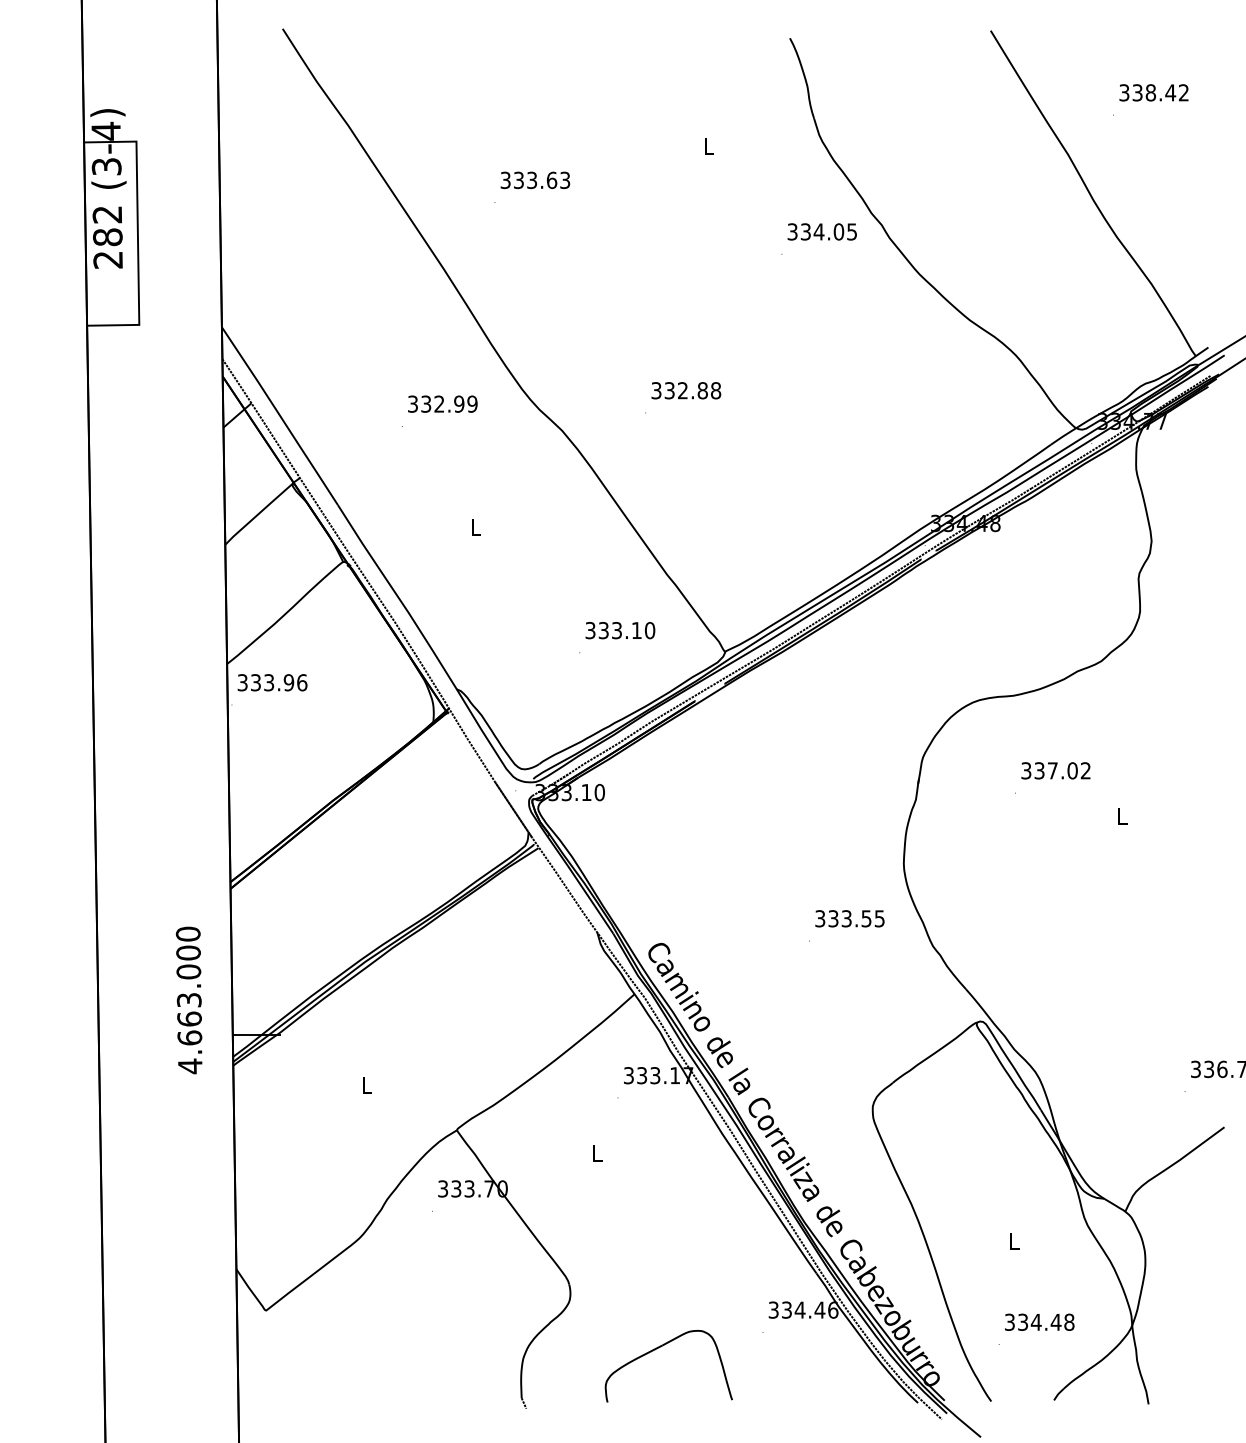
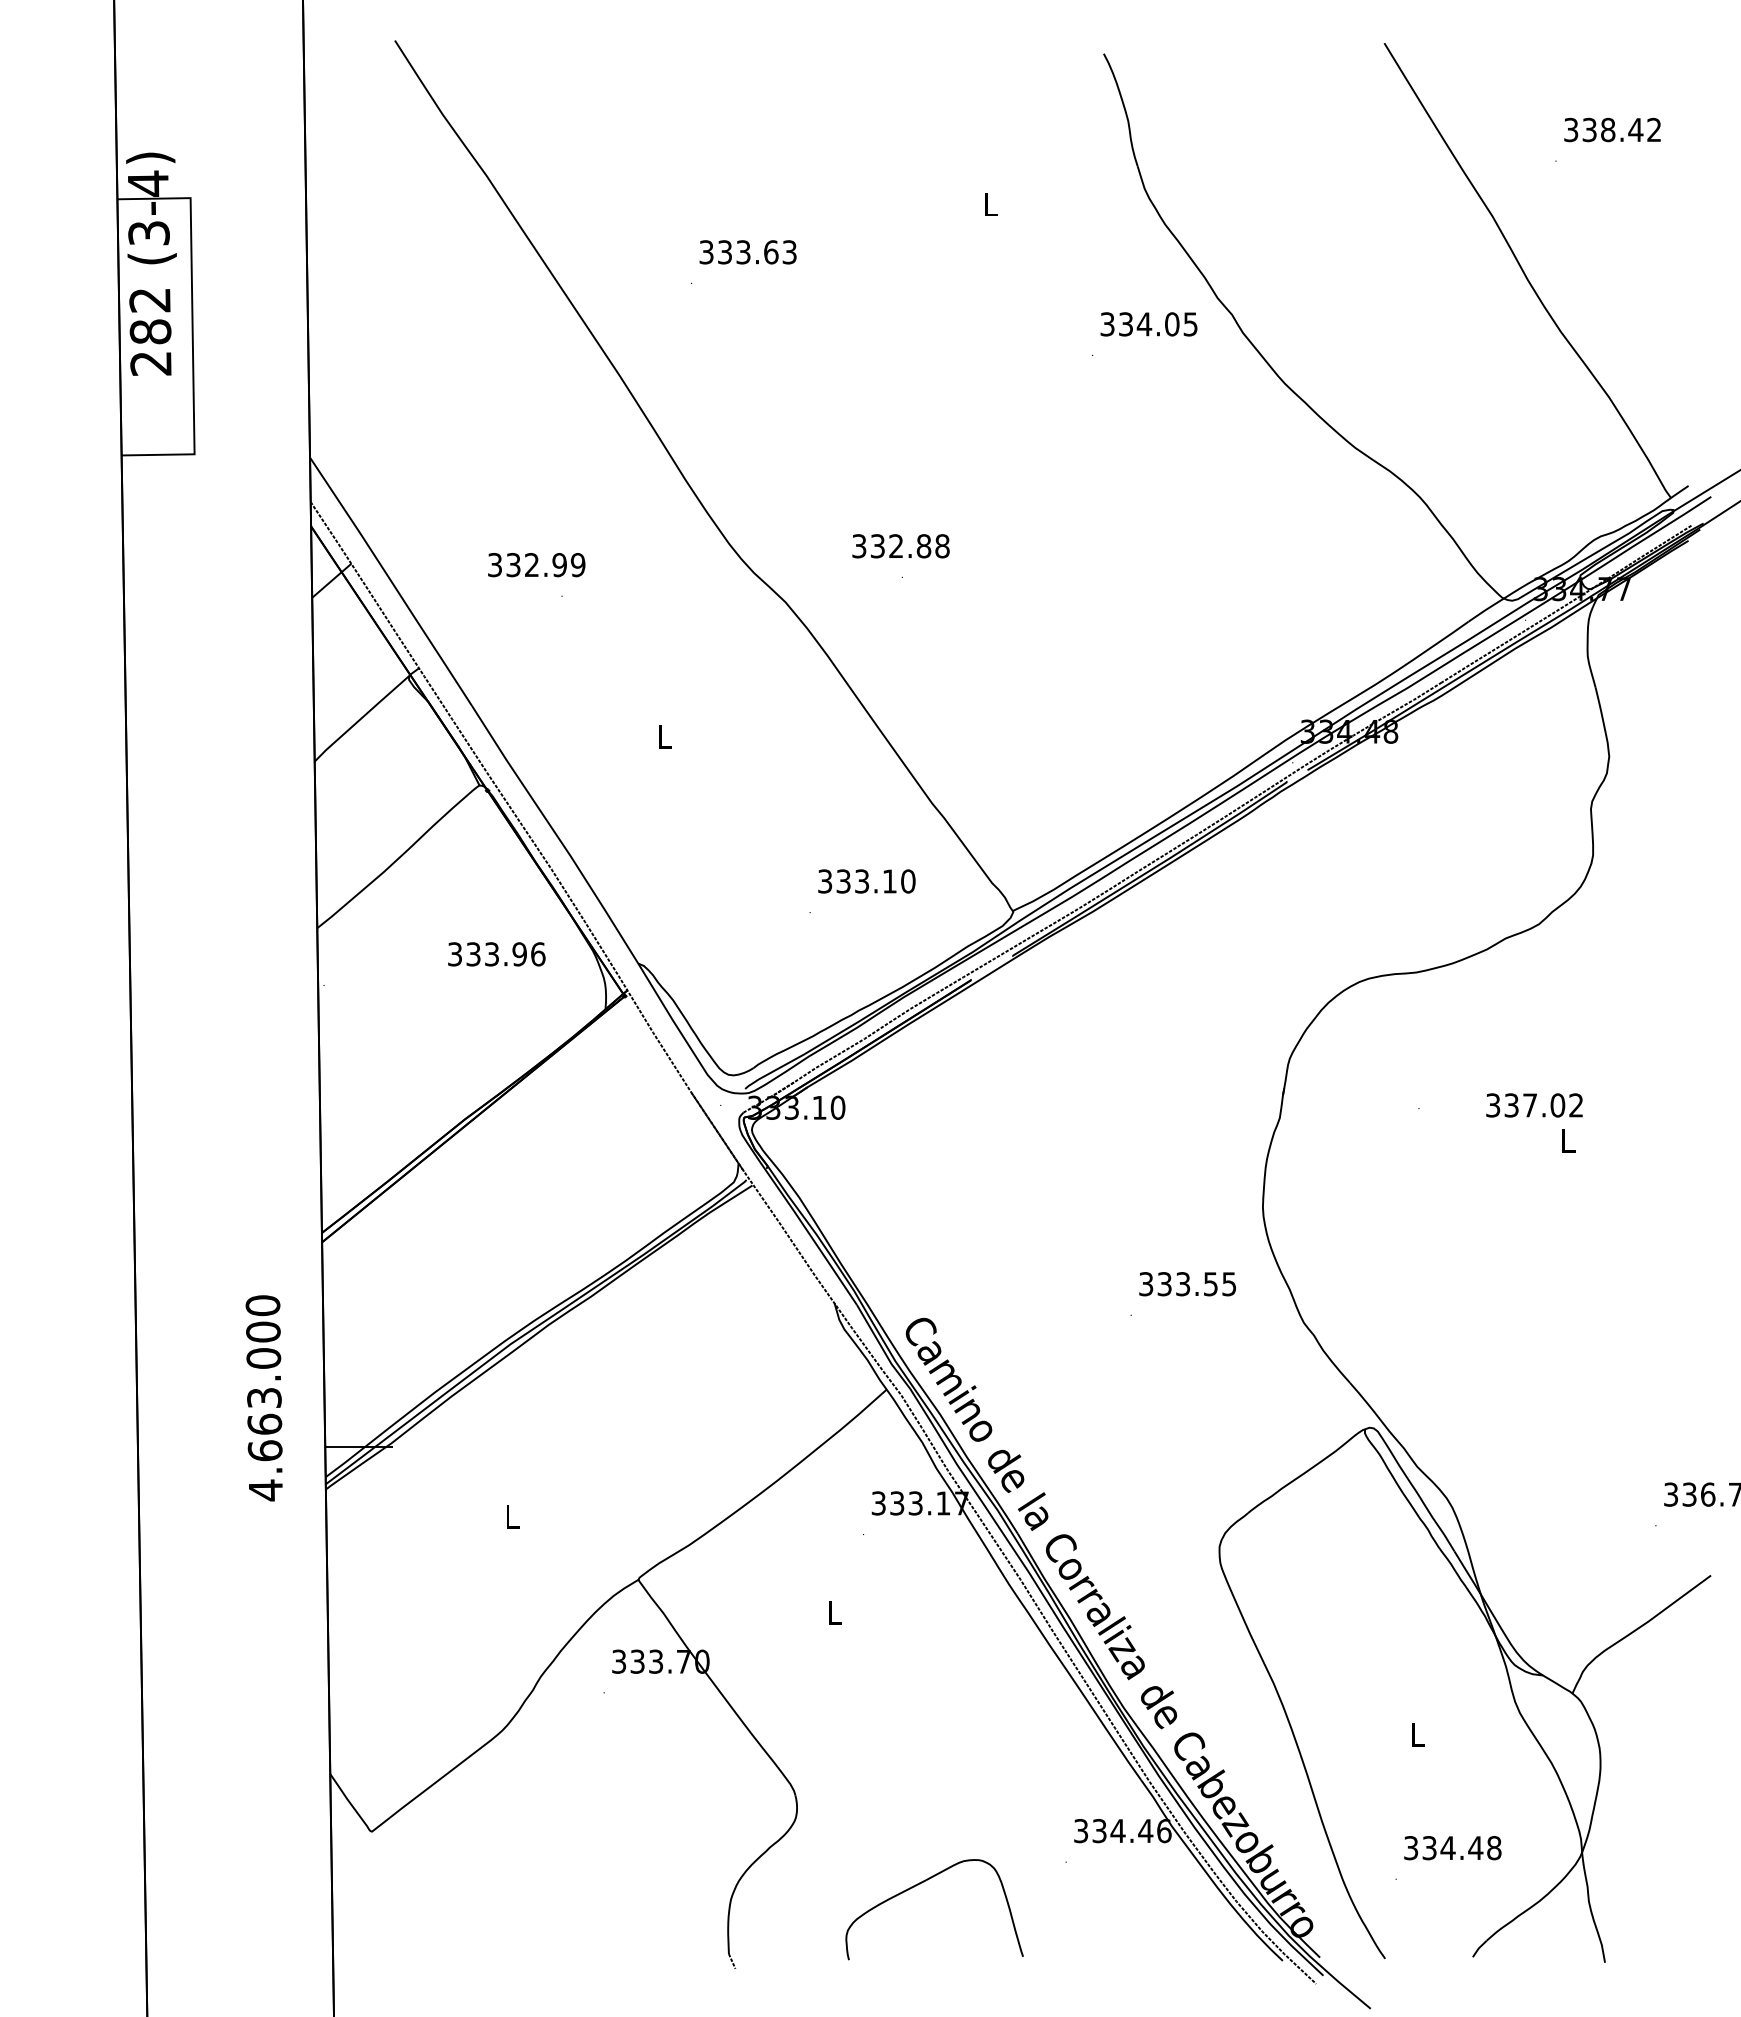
text: (685, 390) -> (900, 546), moved
text: (442, 404) -> (536, 565), moved
text: (272, 682) -> (496, 954), moved
text: (1055, 770) -> (1534, 1105), moved

